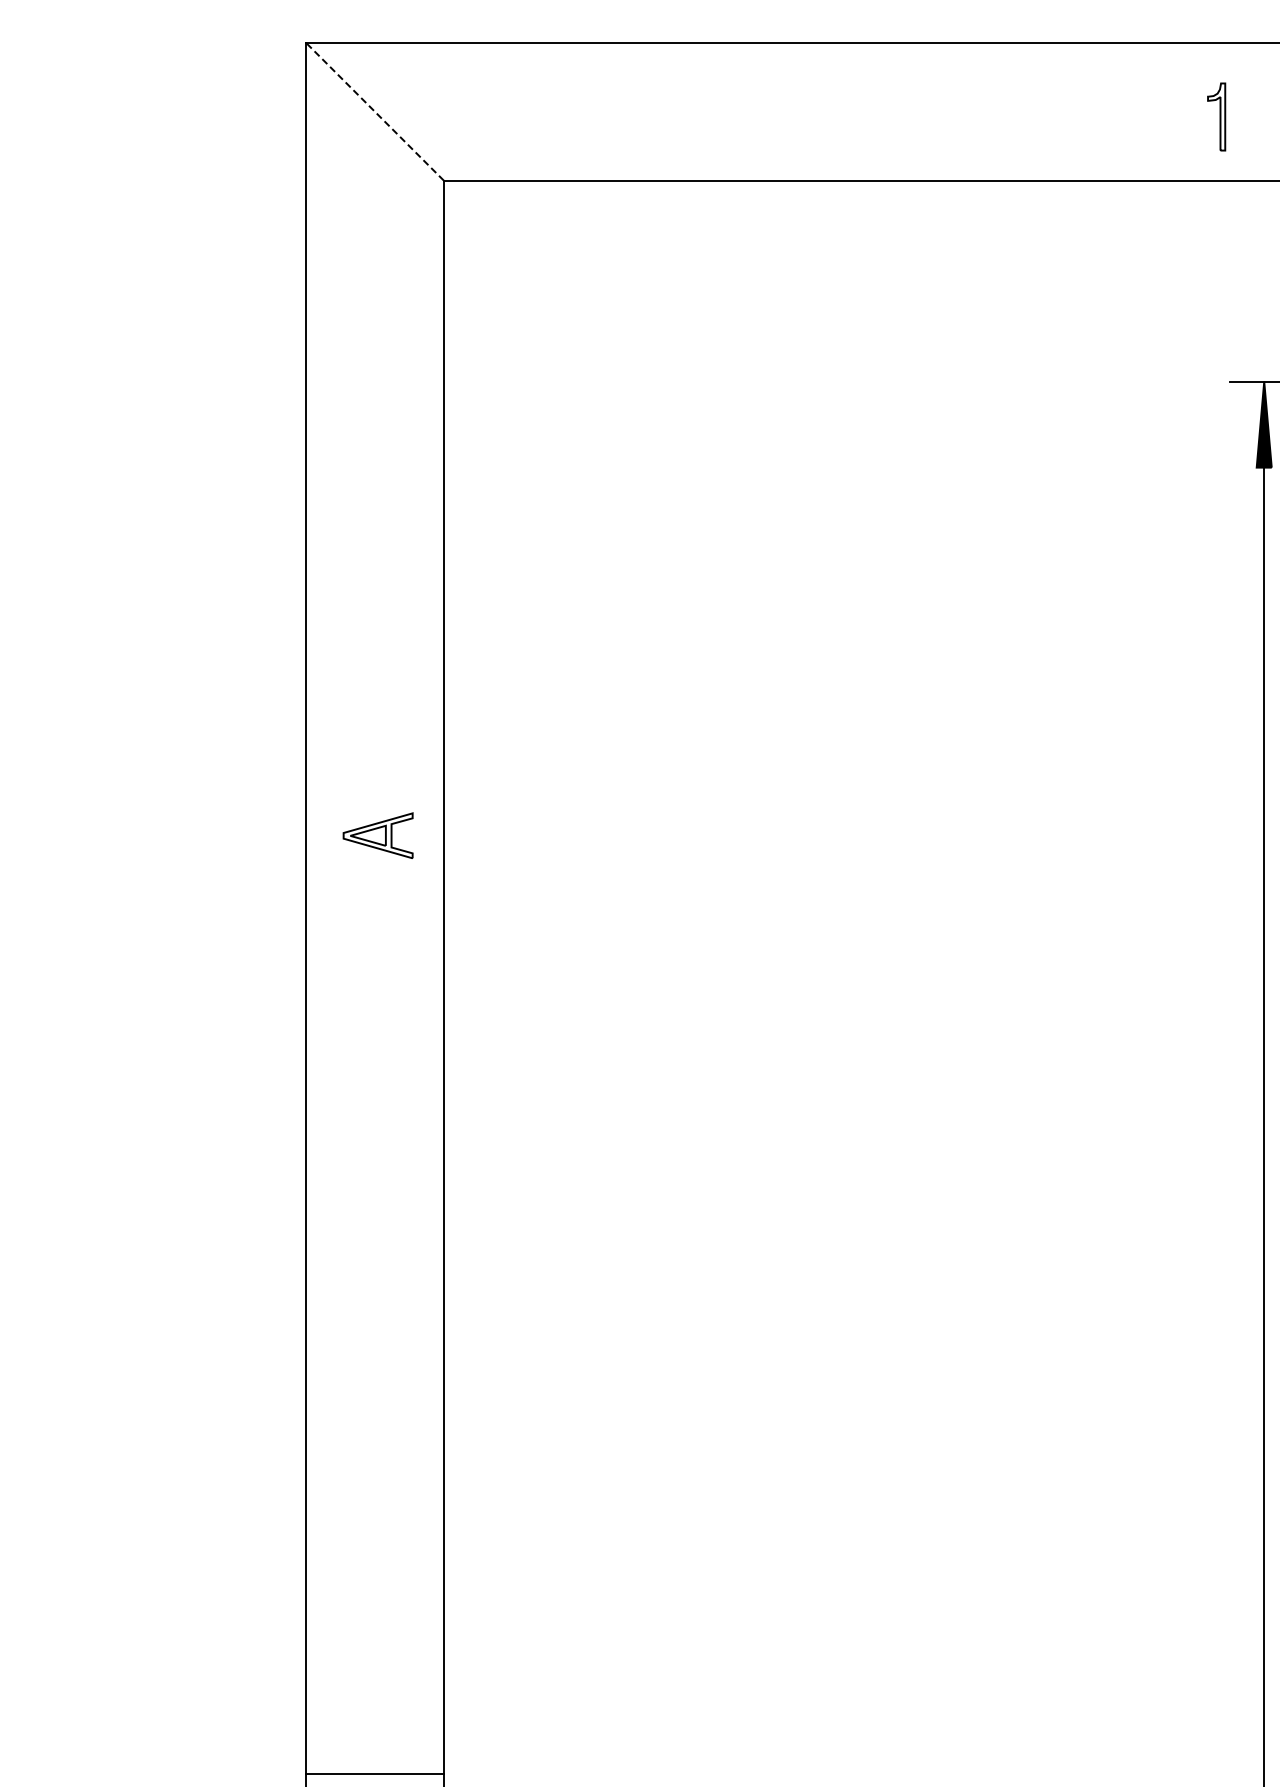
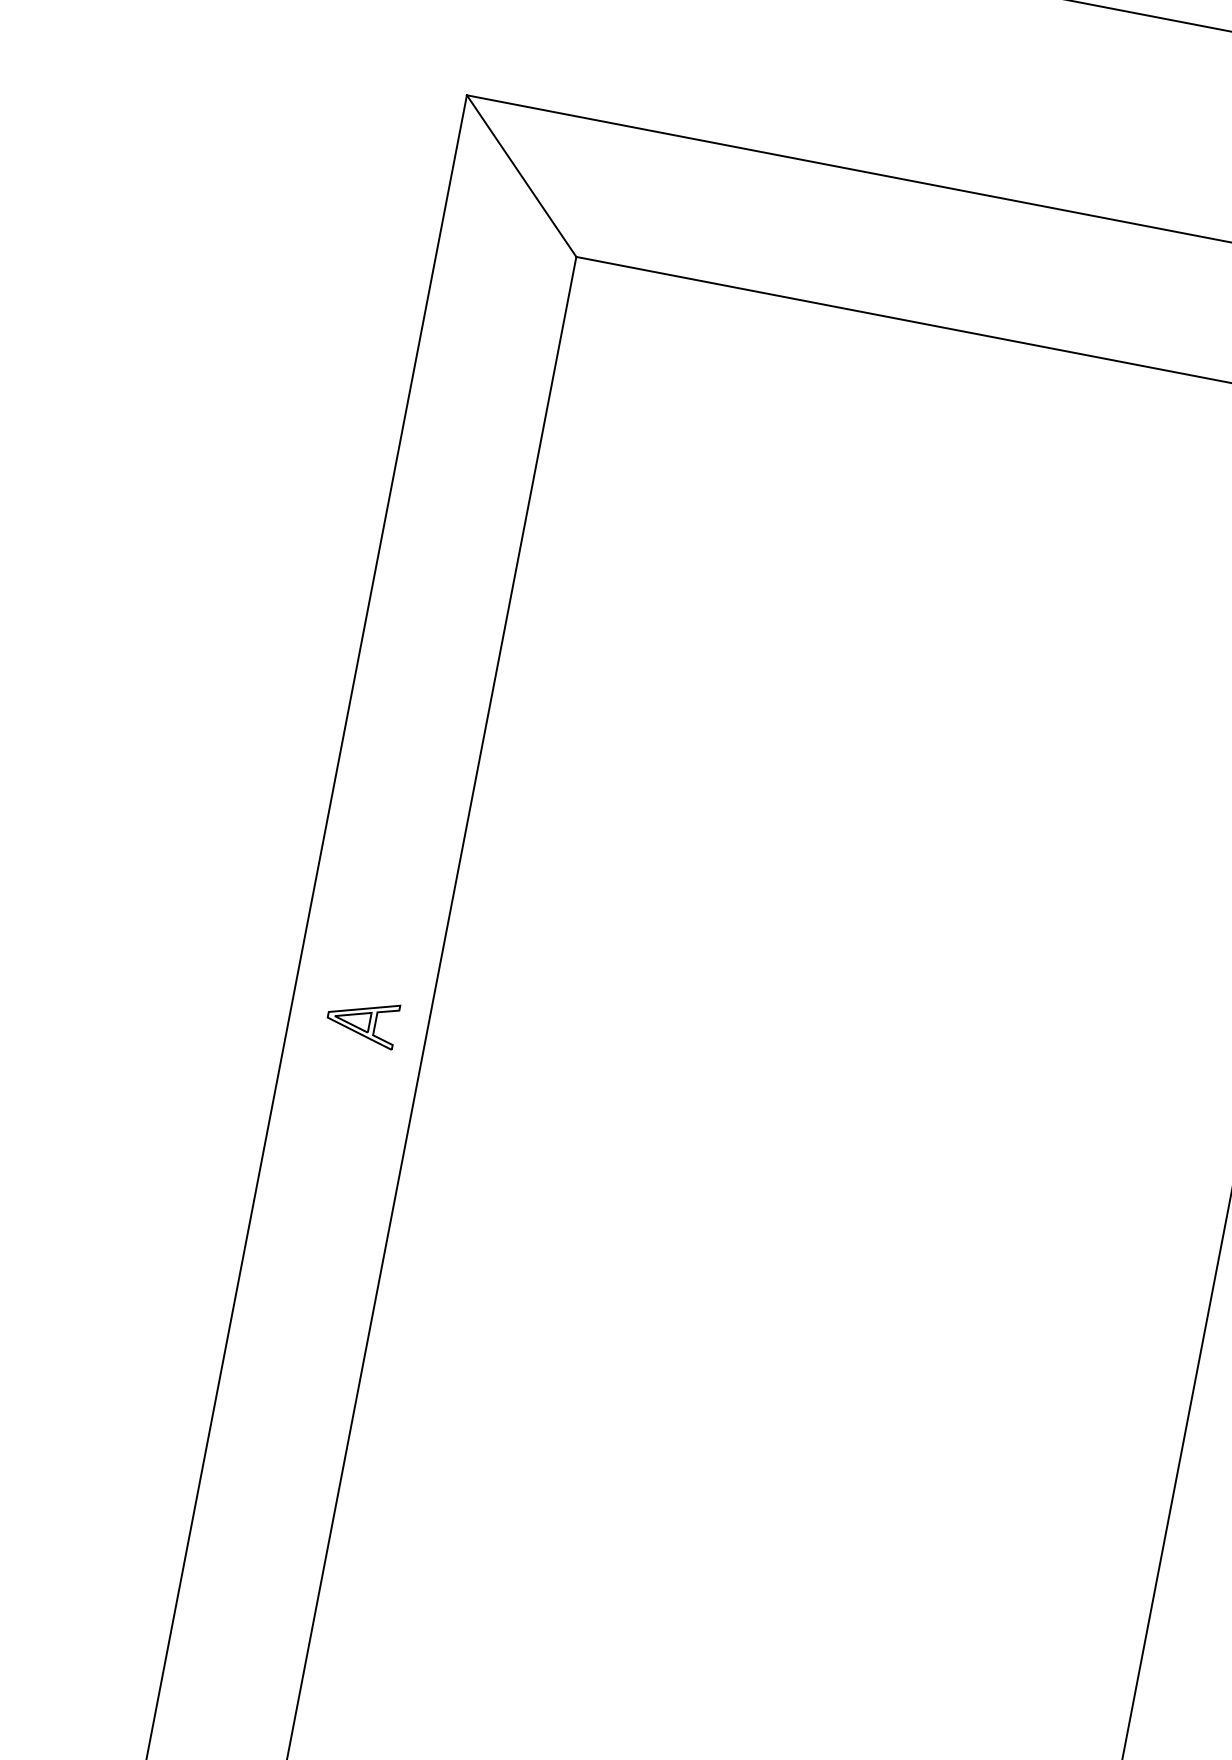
line: (374, 111) -> (521, 175), dashed -> solid
part: (377, 835) -> (361, 1020), moved

